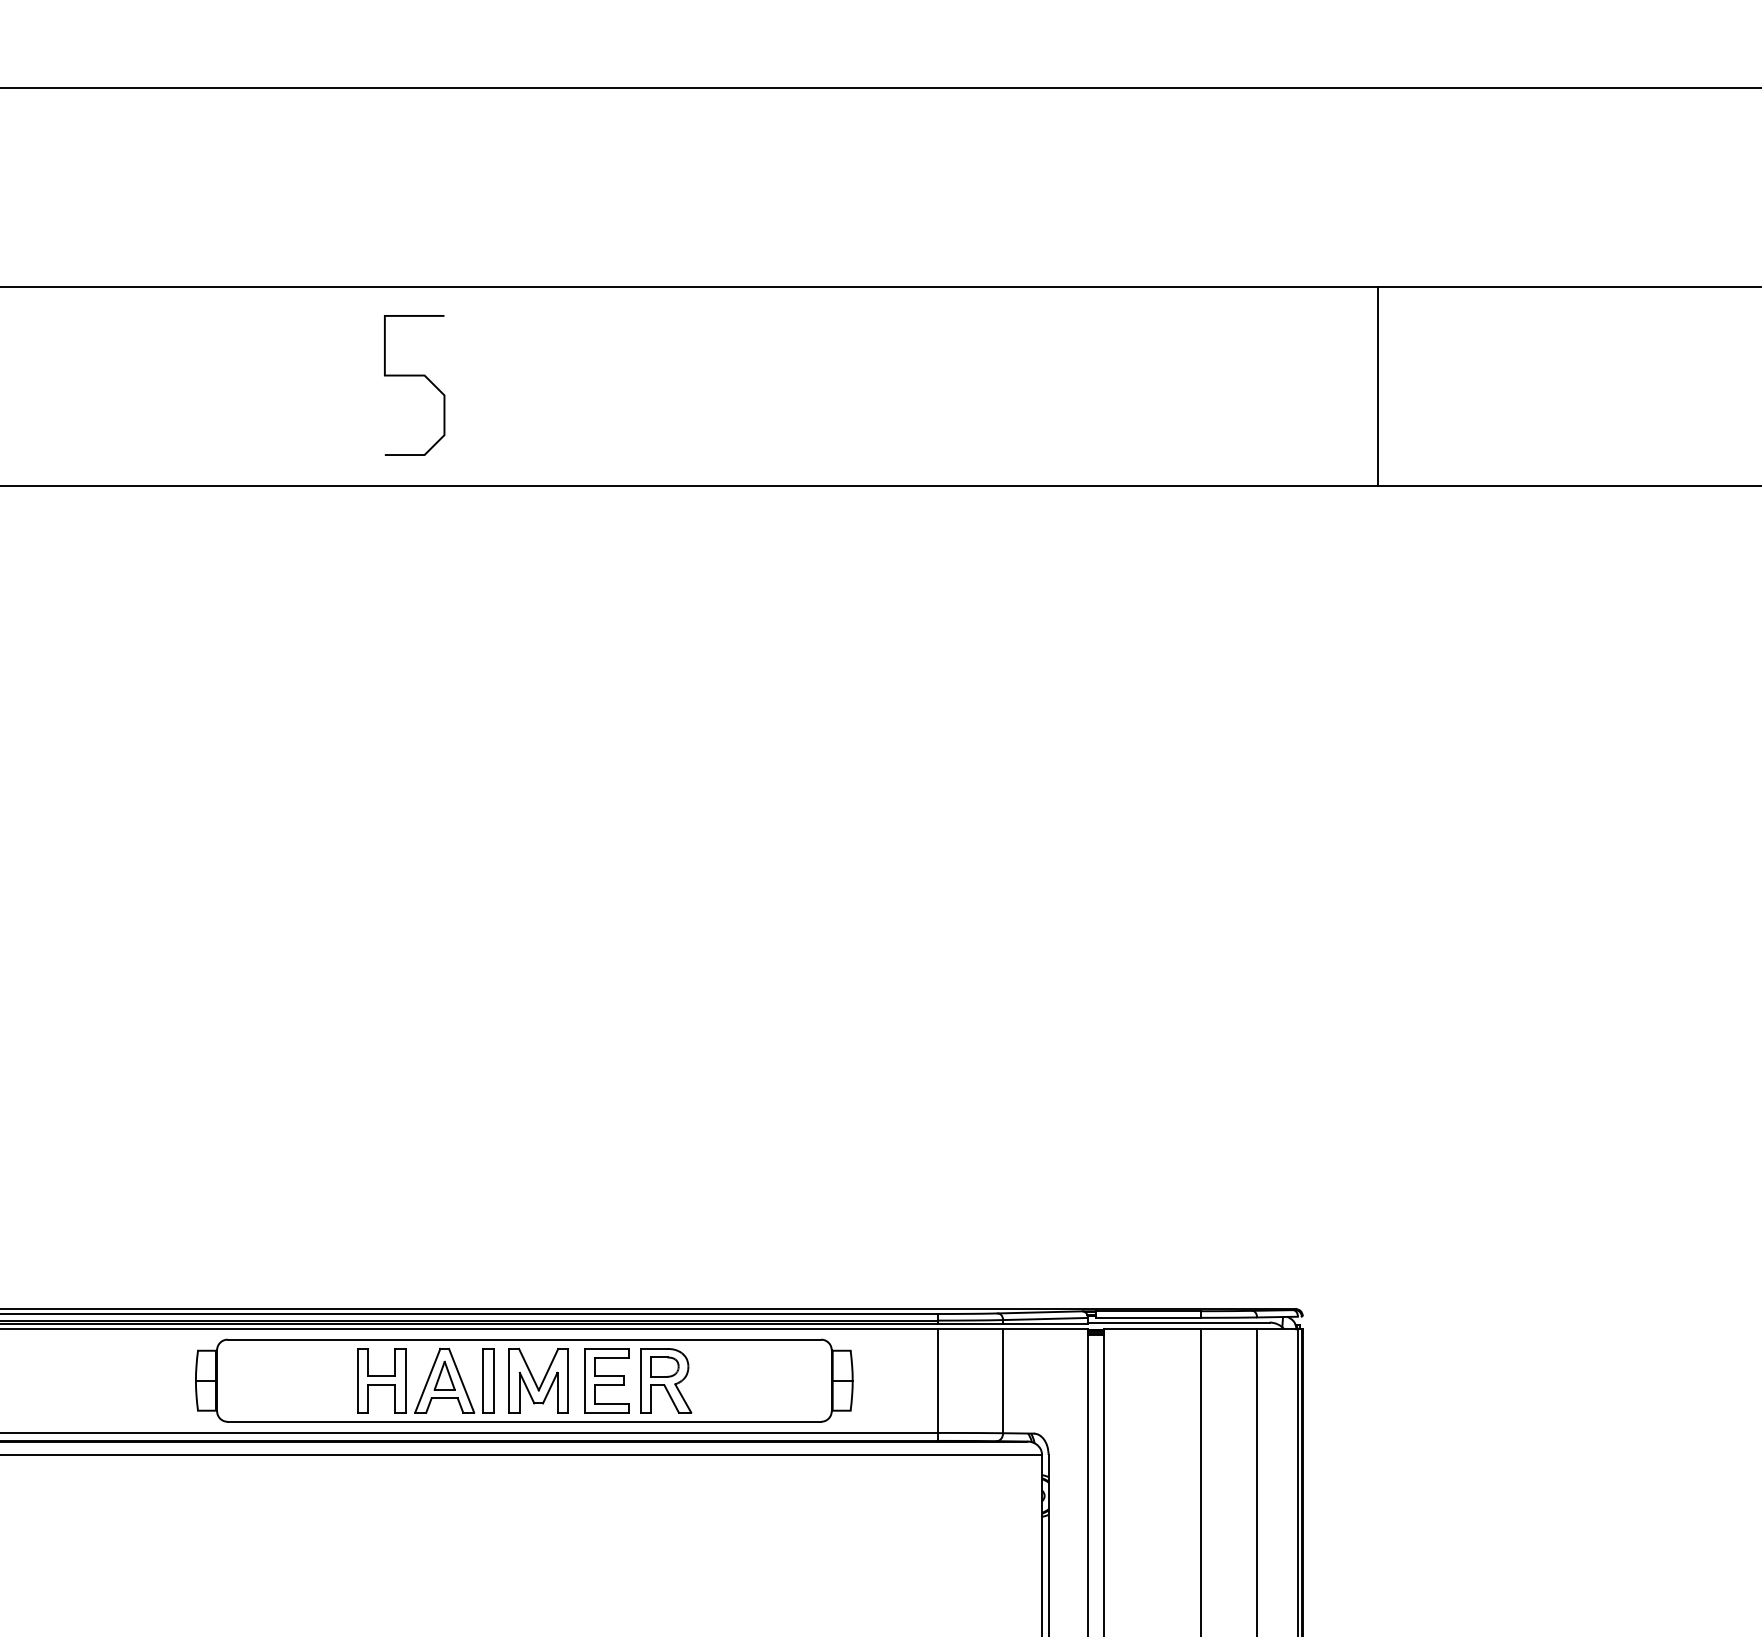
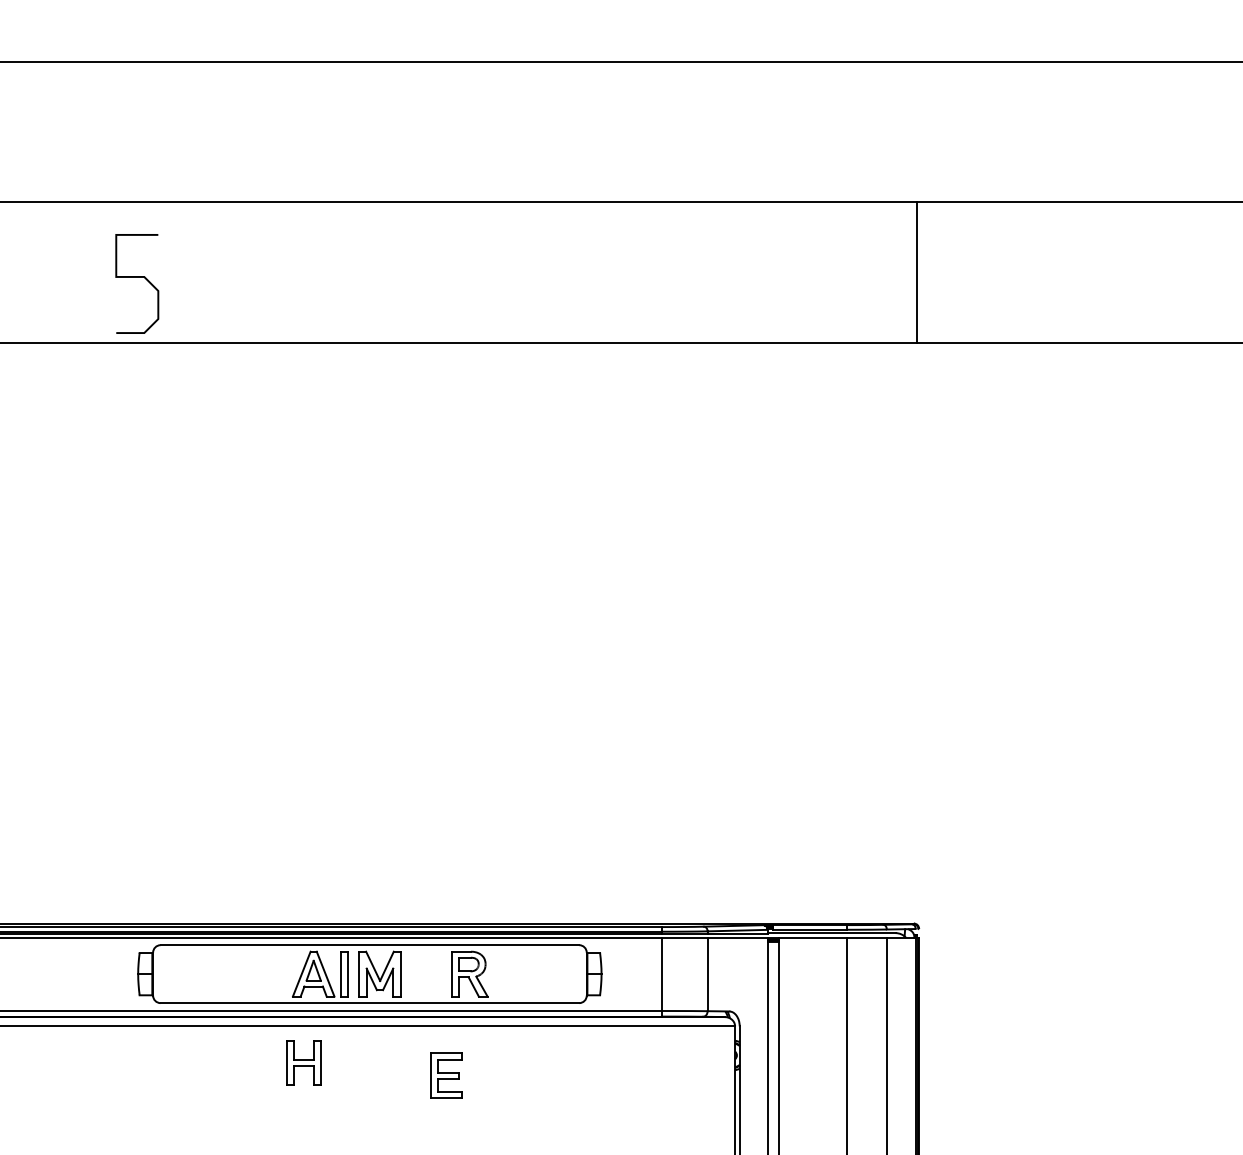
curve: (414, 376) -> (137, 277), moved
line: (1378, 385) -> (916, 272), moved
part: (381, 1380) -> (303, 1062), moved
part: (606, 1380) -> (446, 1075), moved

